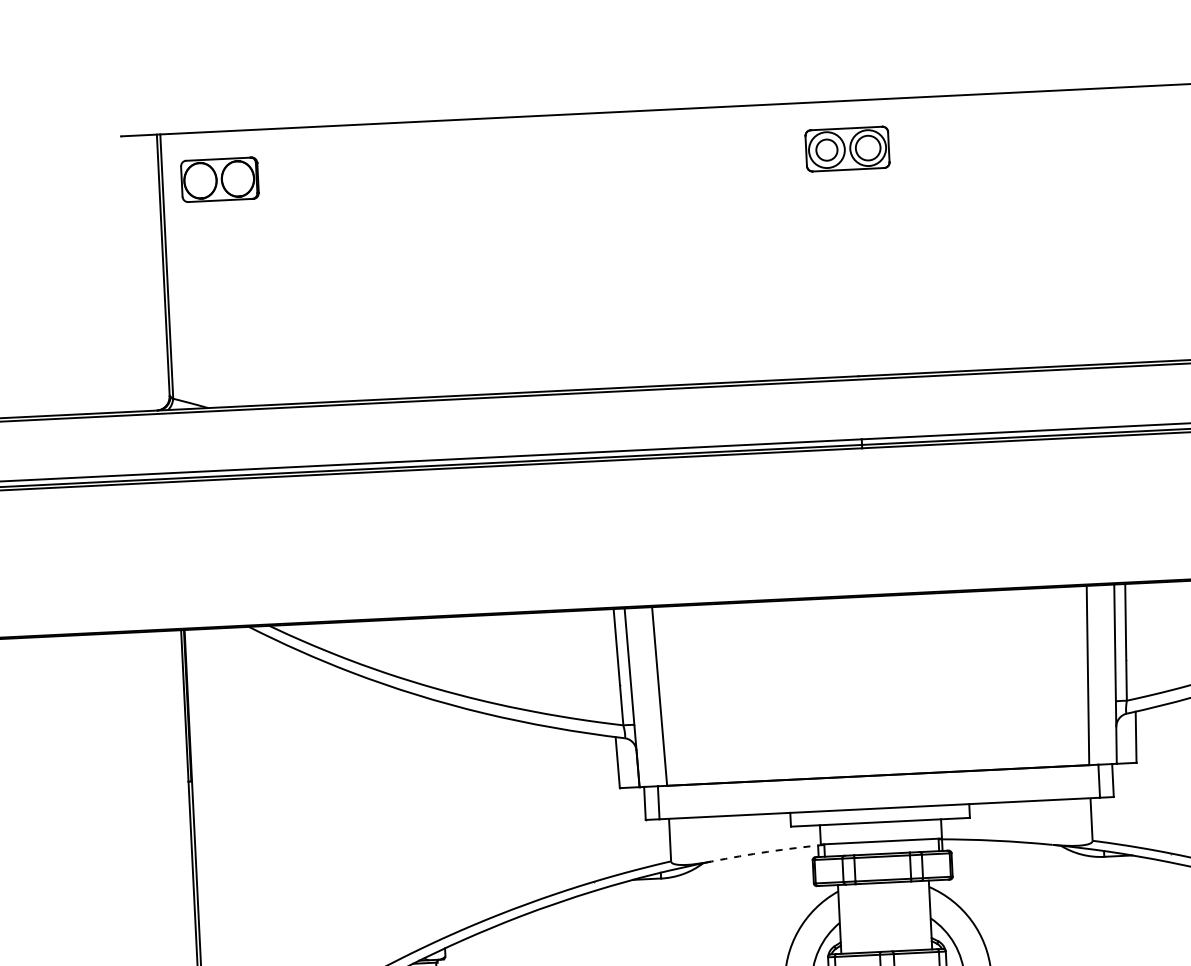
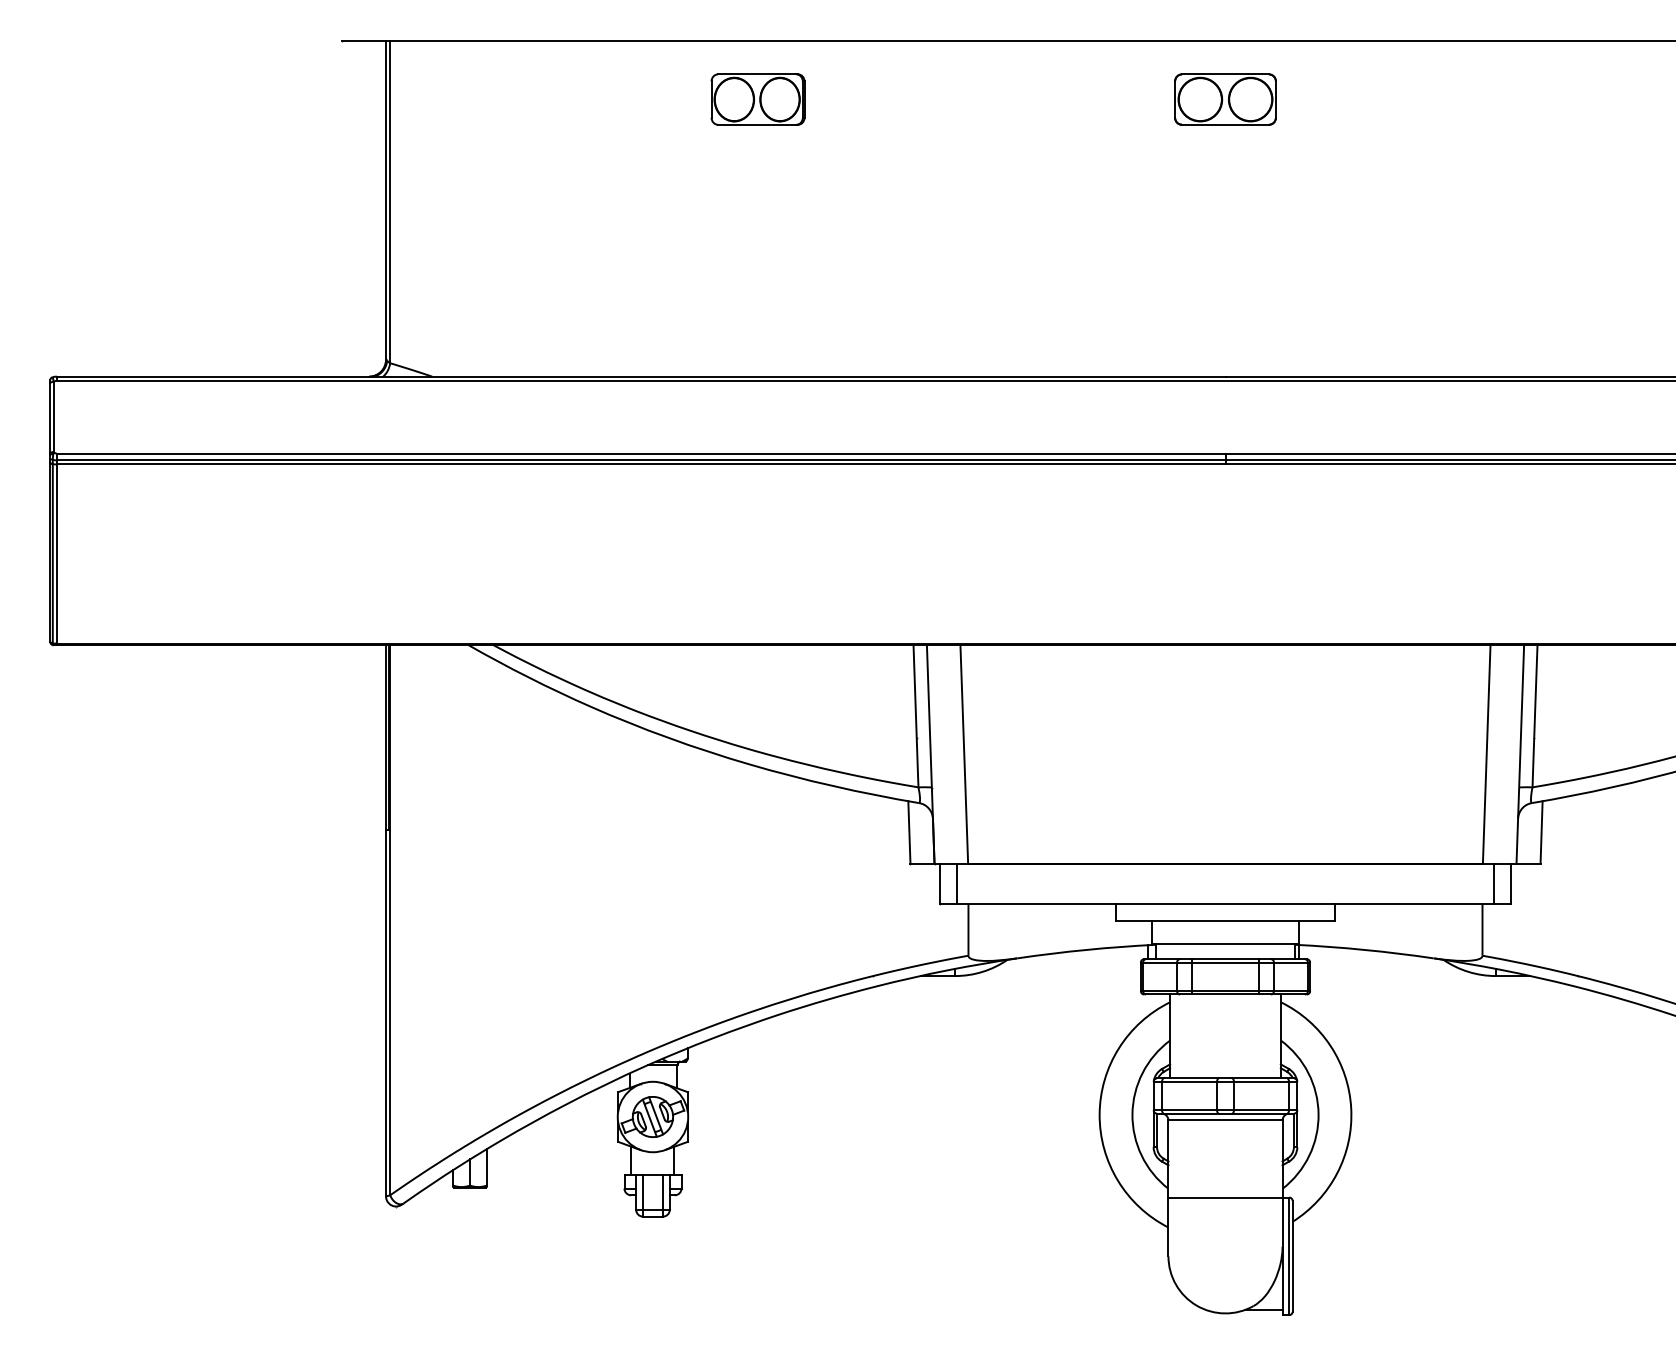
circle: (868, 148) -> (1250, 99), size x1.43
circle: (826, 150) -> (1199, 99), size x1.67
part: (219, 179) -> (757, 99), moved
arc: (767, 851) -> (1086, 949), dashed -> solid

